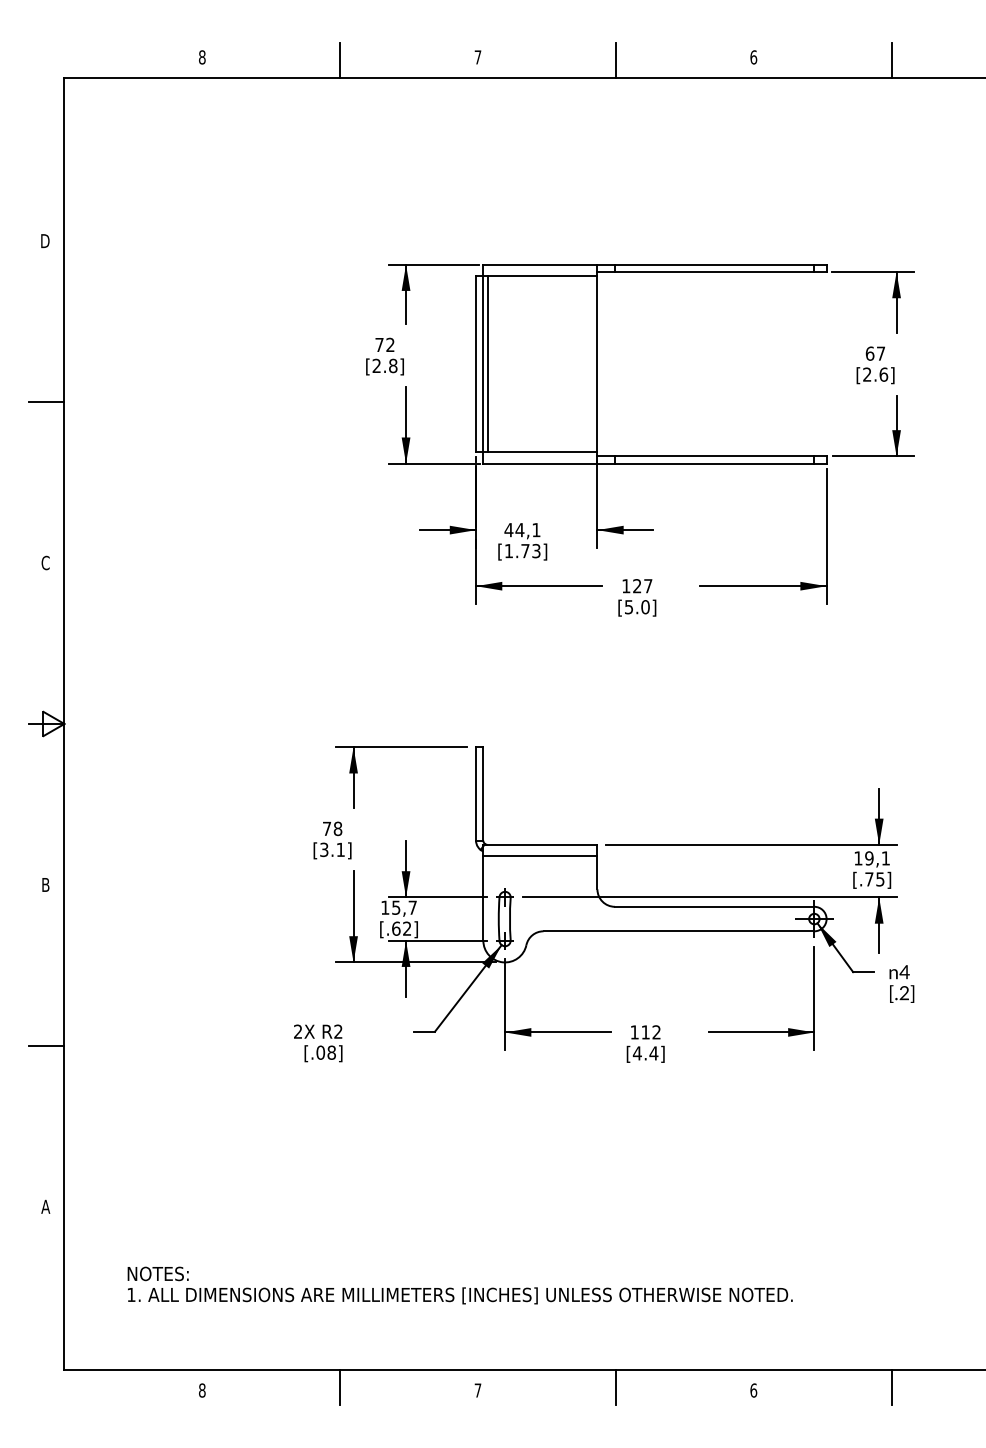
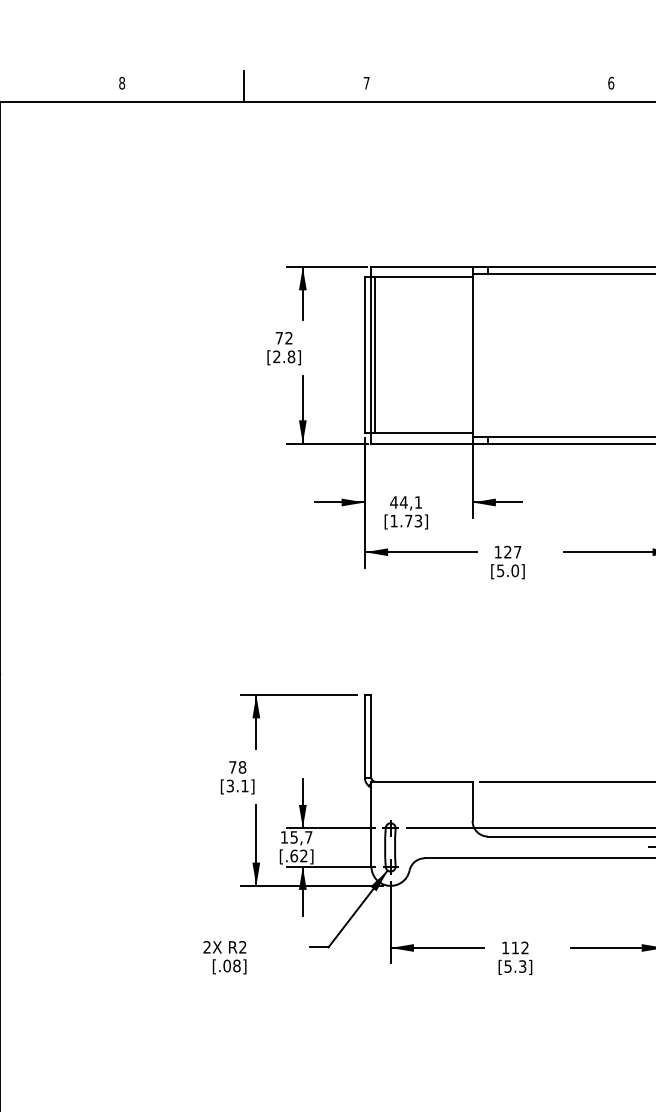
line: (615, 60) -> (488, 85), removed
line: (540, 856) -> (422, 791), removed
text: (645, 1053) -> (515, 966), [4.4] -> [5.3]

